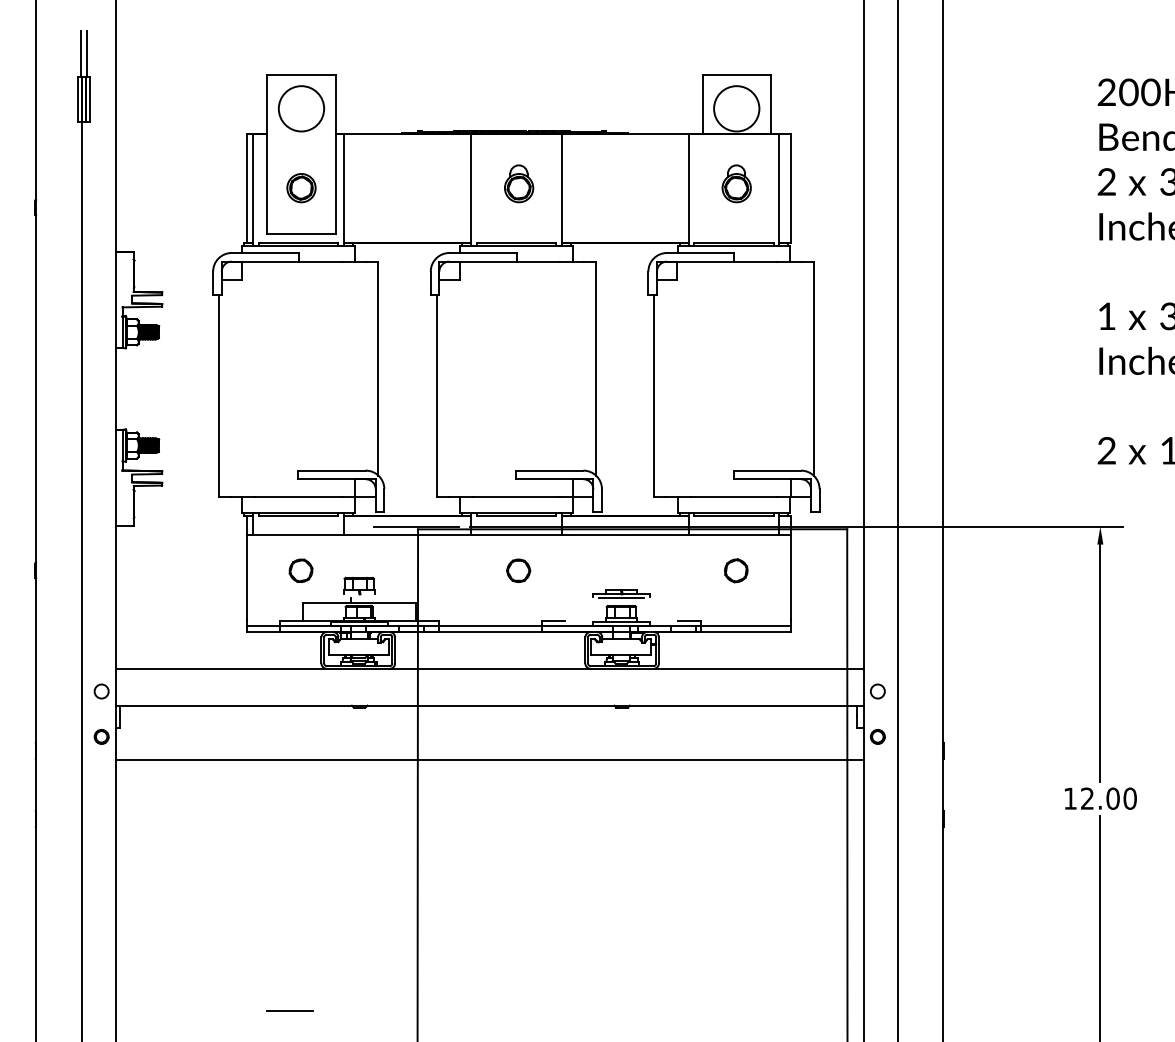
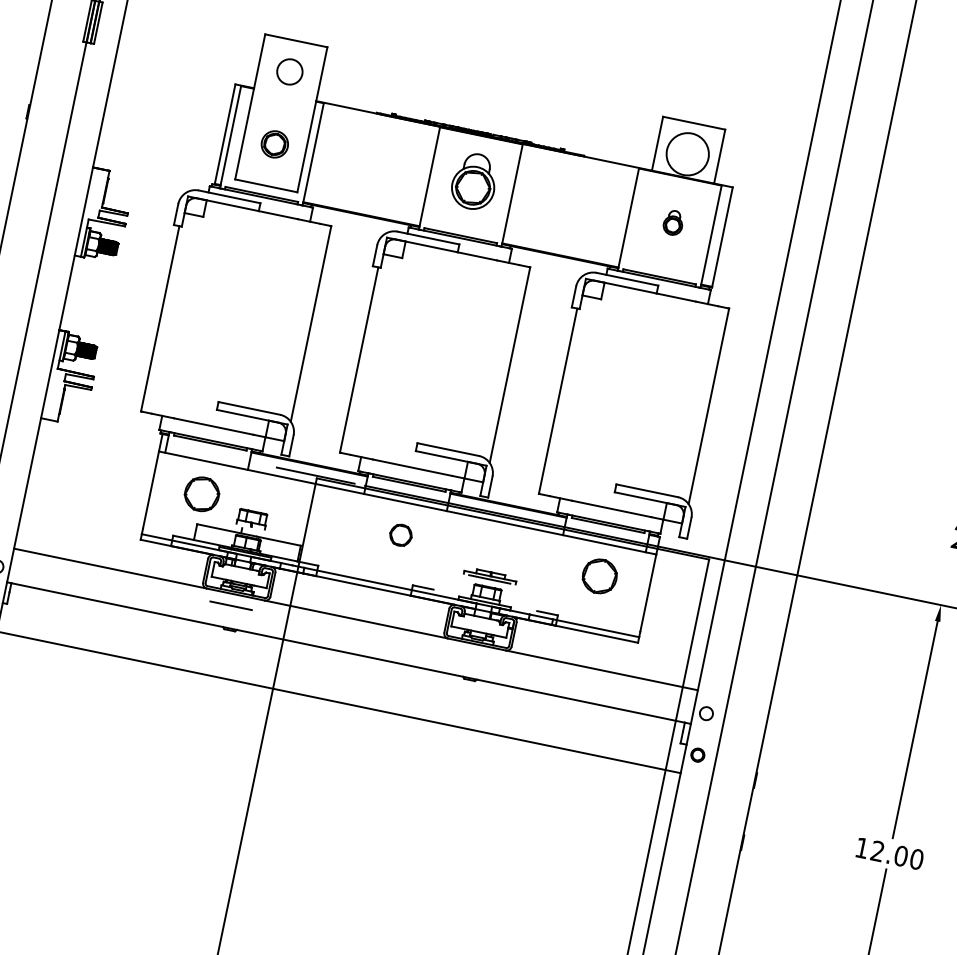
circle: (301, 108) -> (289, 71), size x0.6
part: (519, 183) -> (475, 181), size x1.6
part: (736, 183) -> (673, 222), size x0.7
part: (300, 570) -> (201, 493), size x1.6
part: (736, 570) -> (600, 576), size x1.6
line: (289, 1010) -> (230, 605), moved

